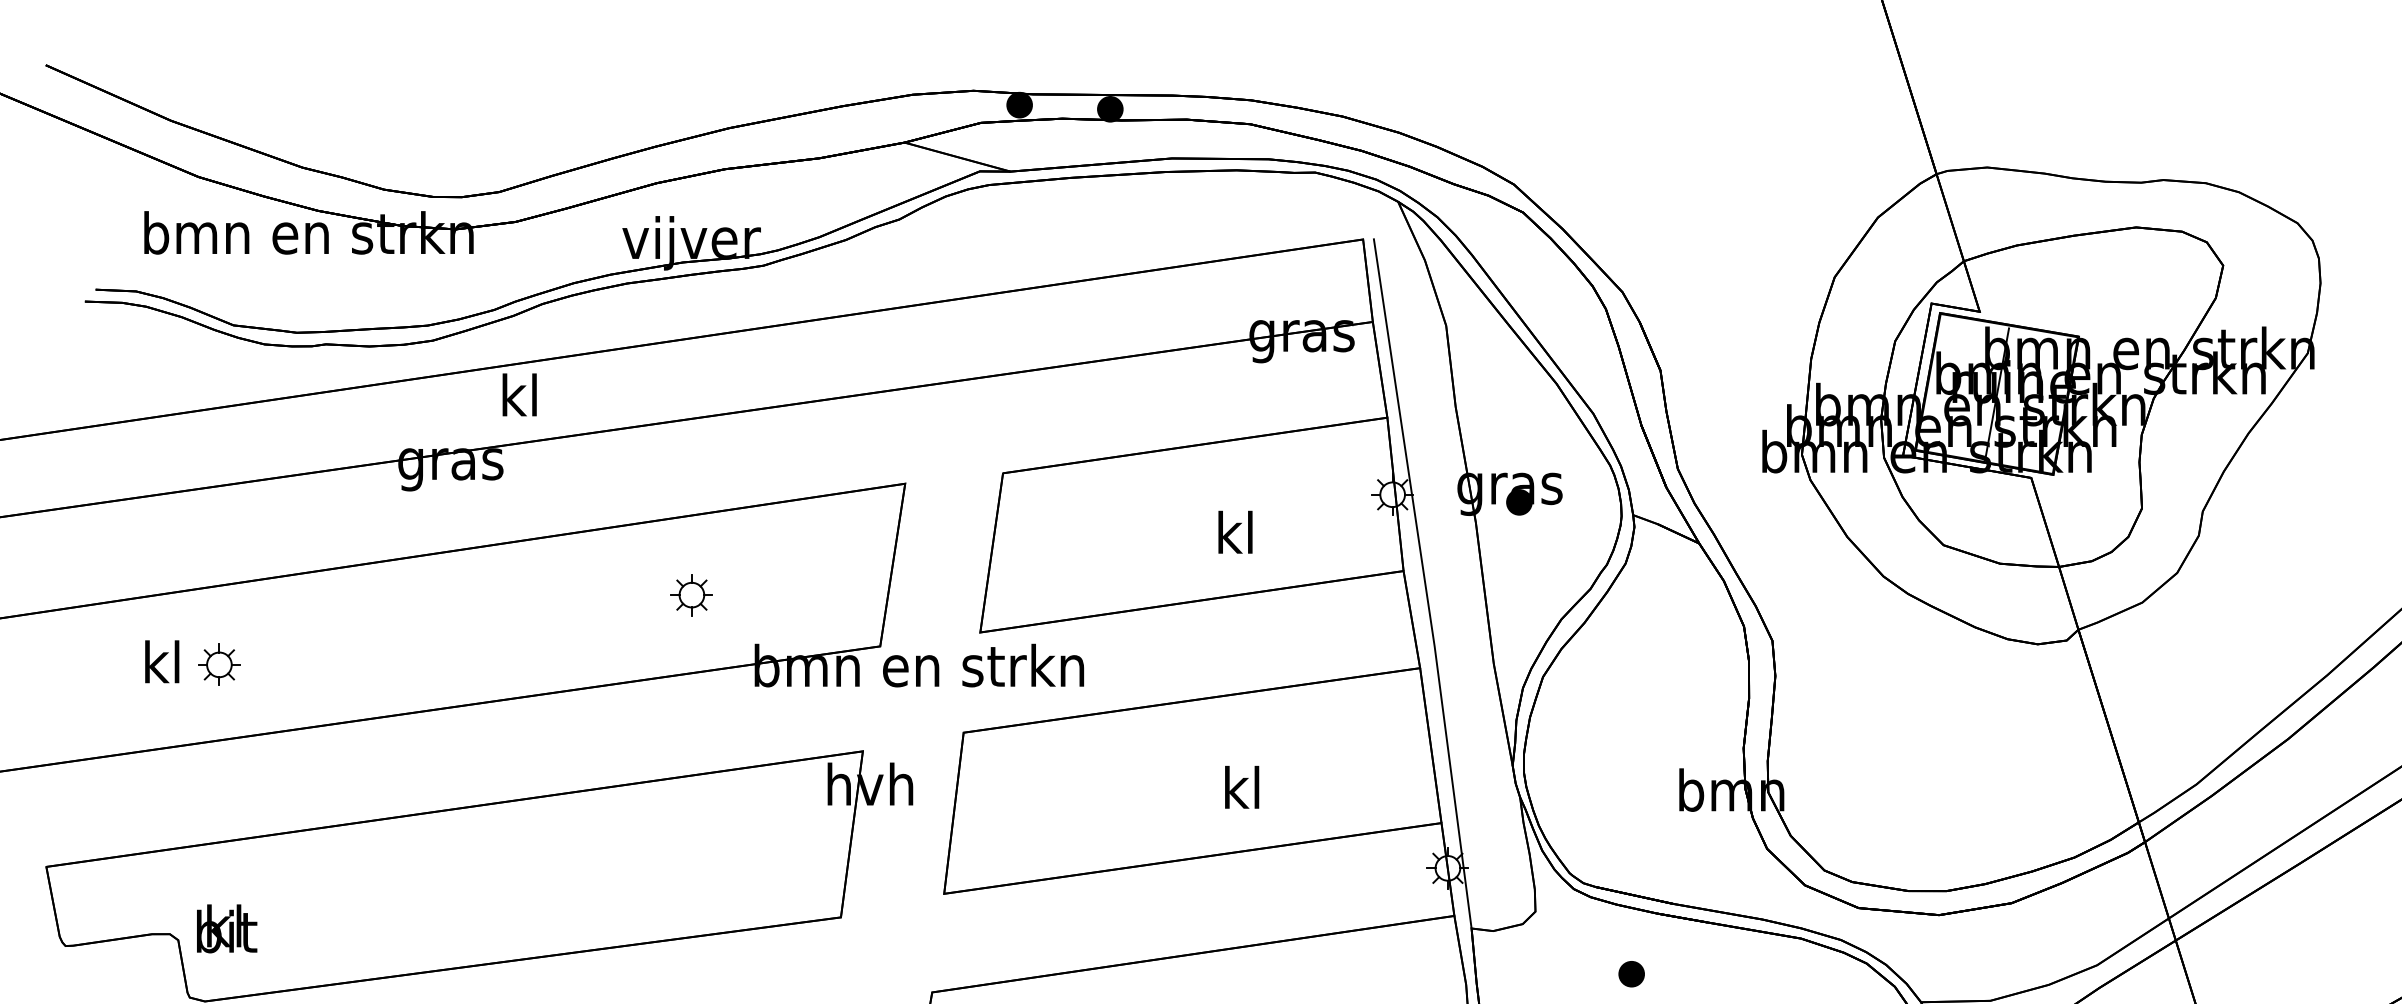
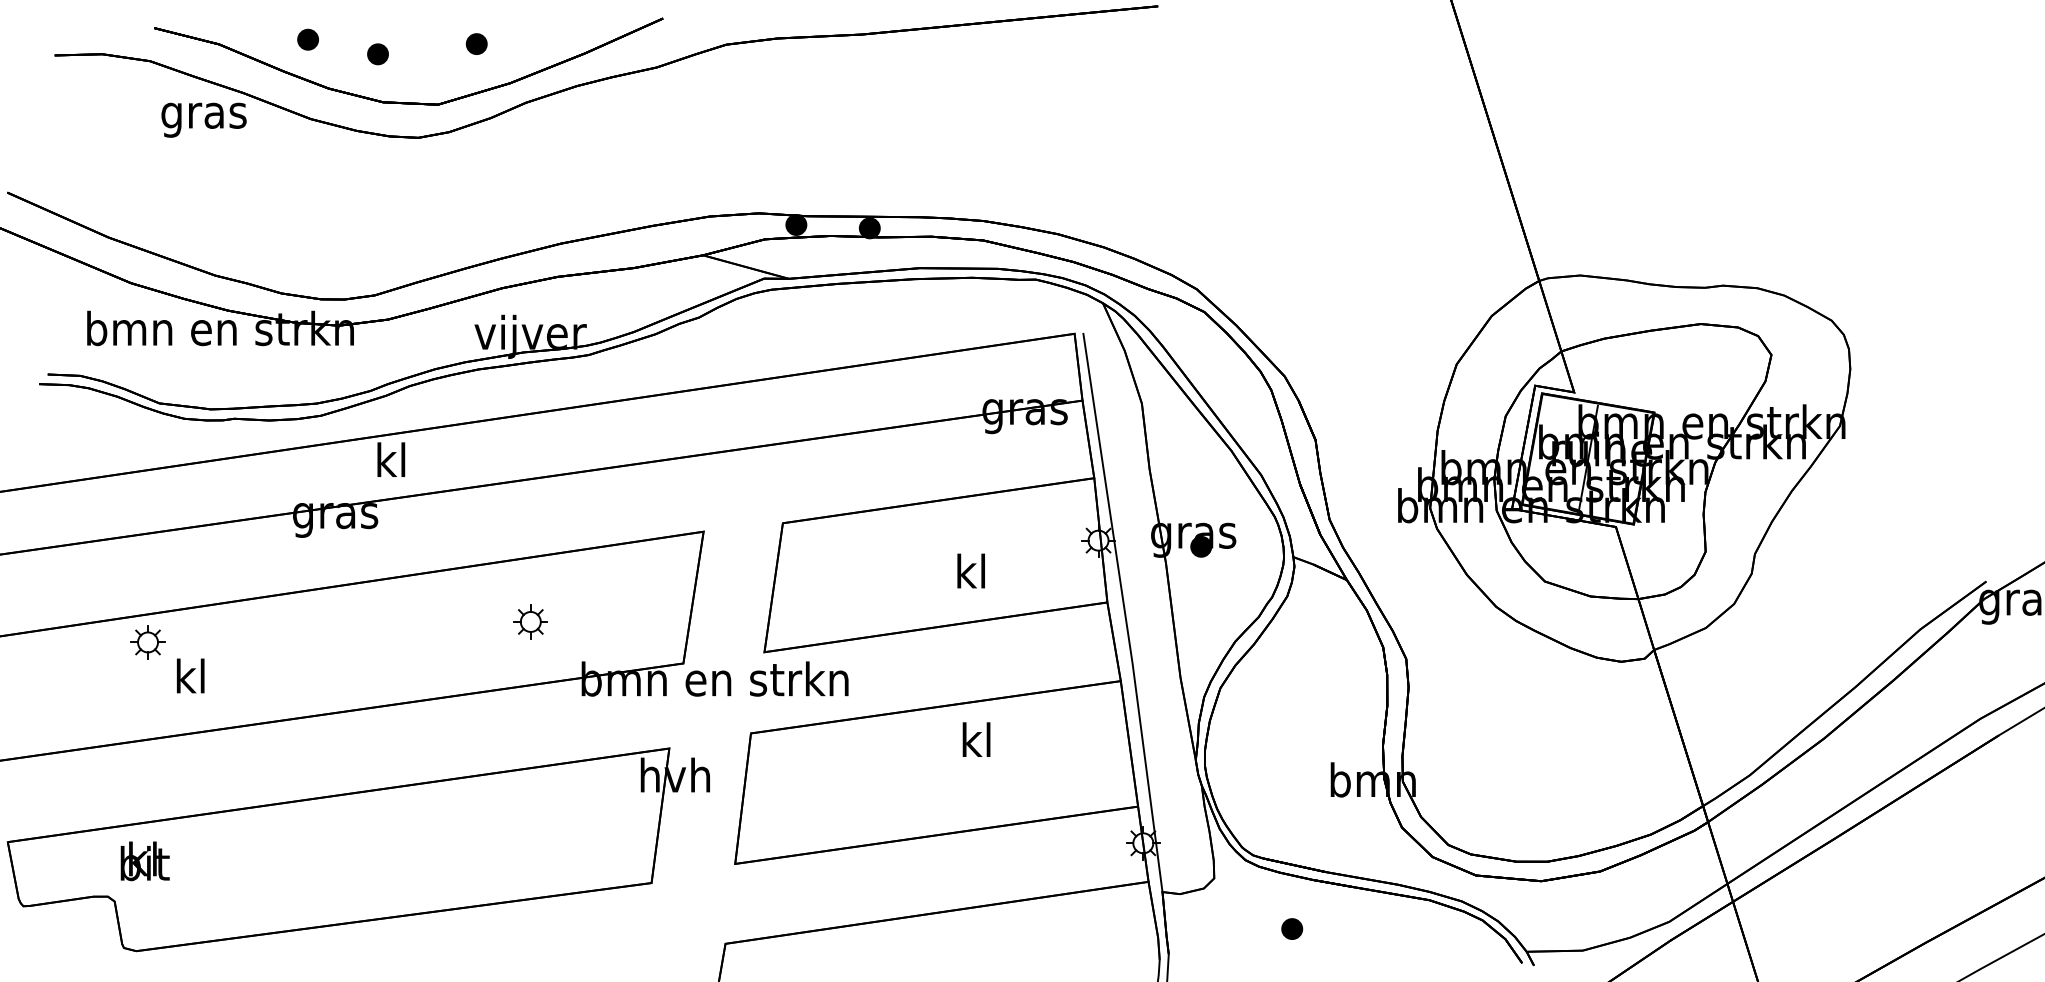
text: (161, 661) -> (190, 675), moved
part: (218, 664) -> (147, 642), moved
text: (1242, 787) -> (976, 739), moved
text: (226, 929) -> (144, 861), moved

